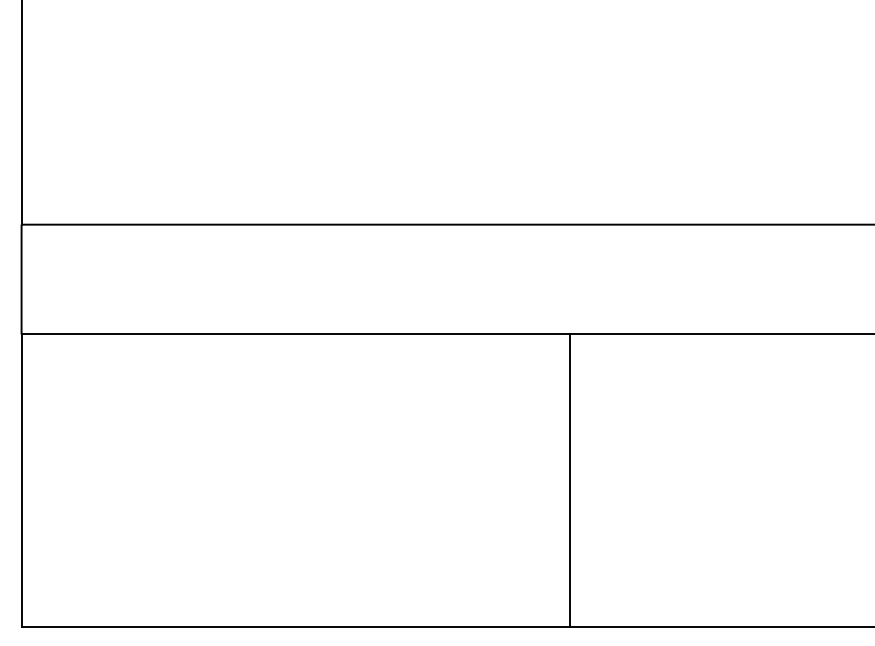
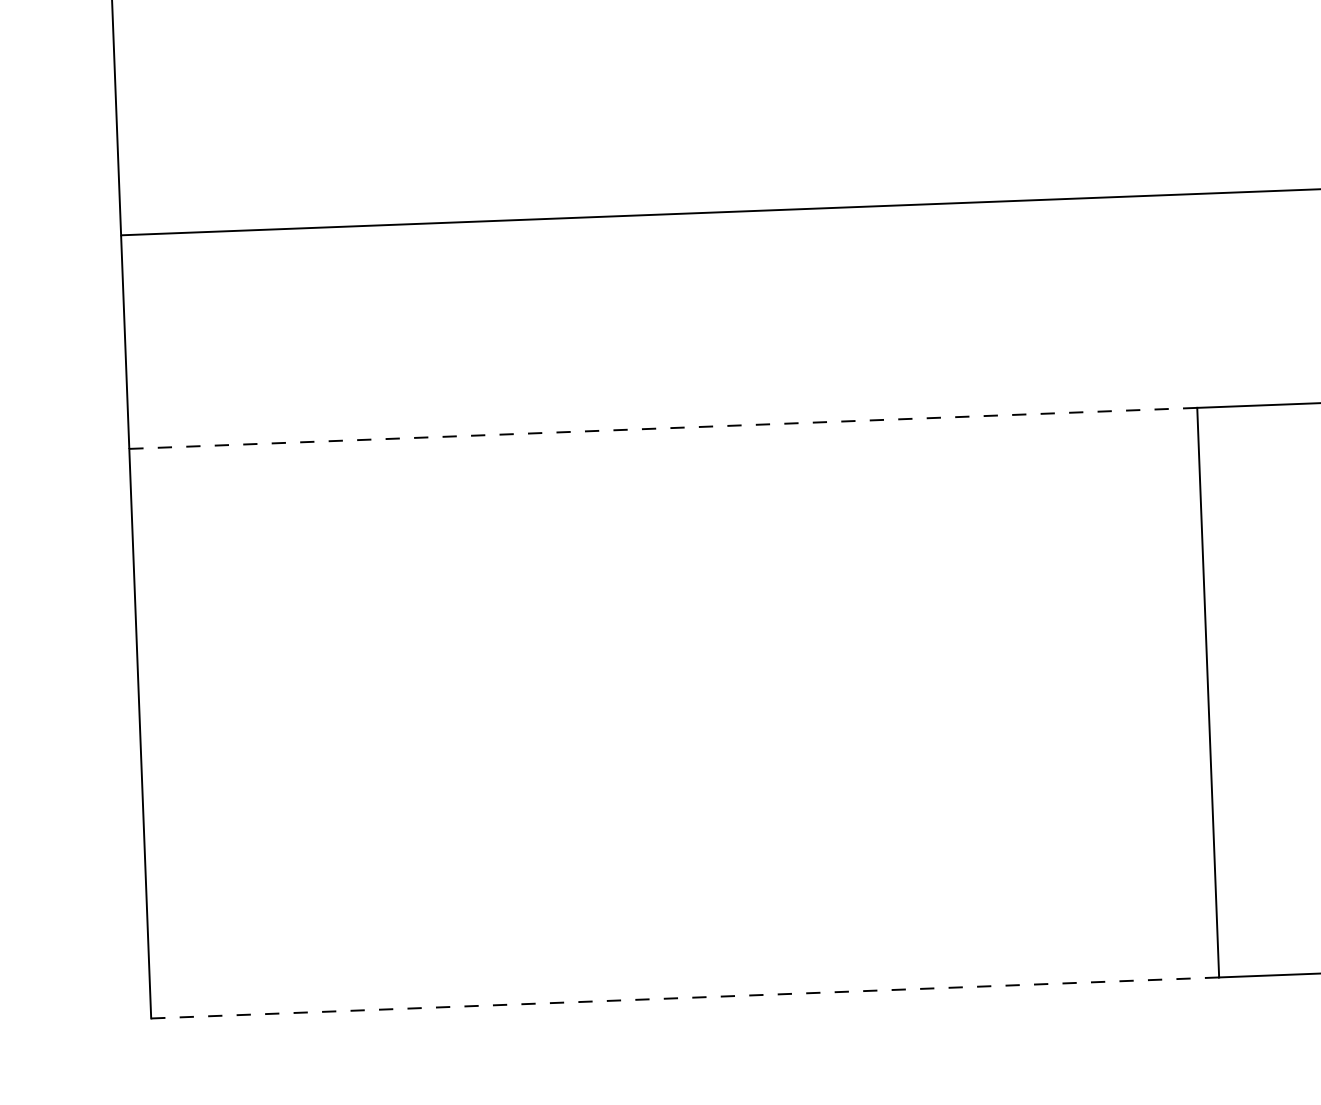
line: (296, 334) -> (664, 428), solid -> dashed
line: (296, 626) -> (686, 997), solid -> dashed

